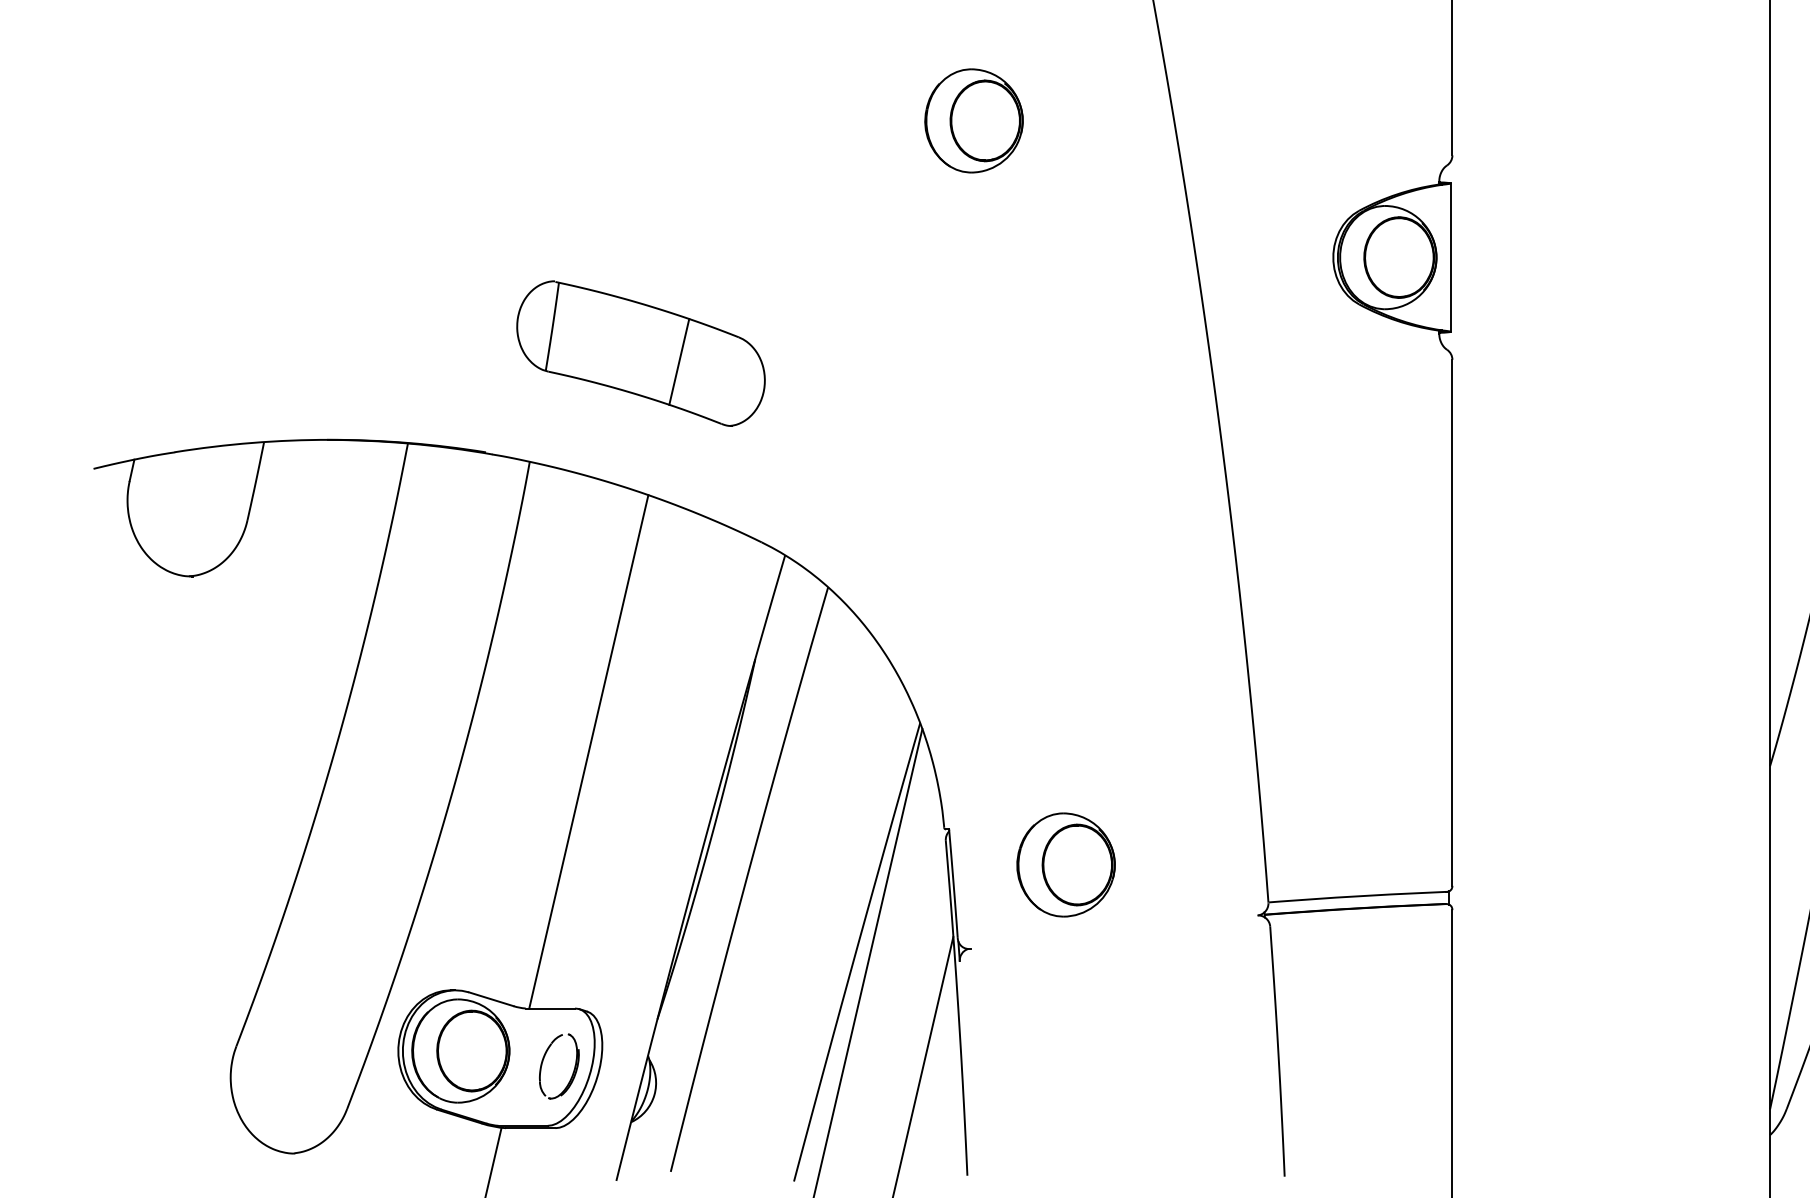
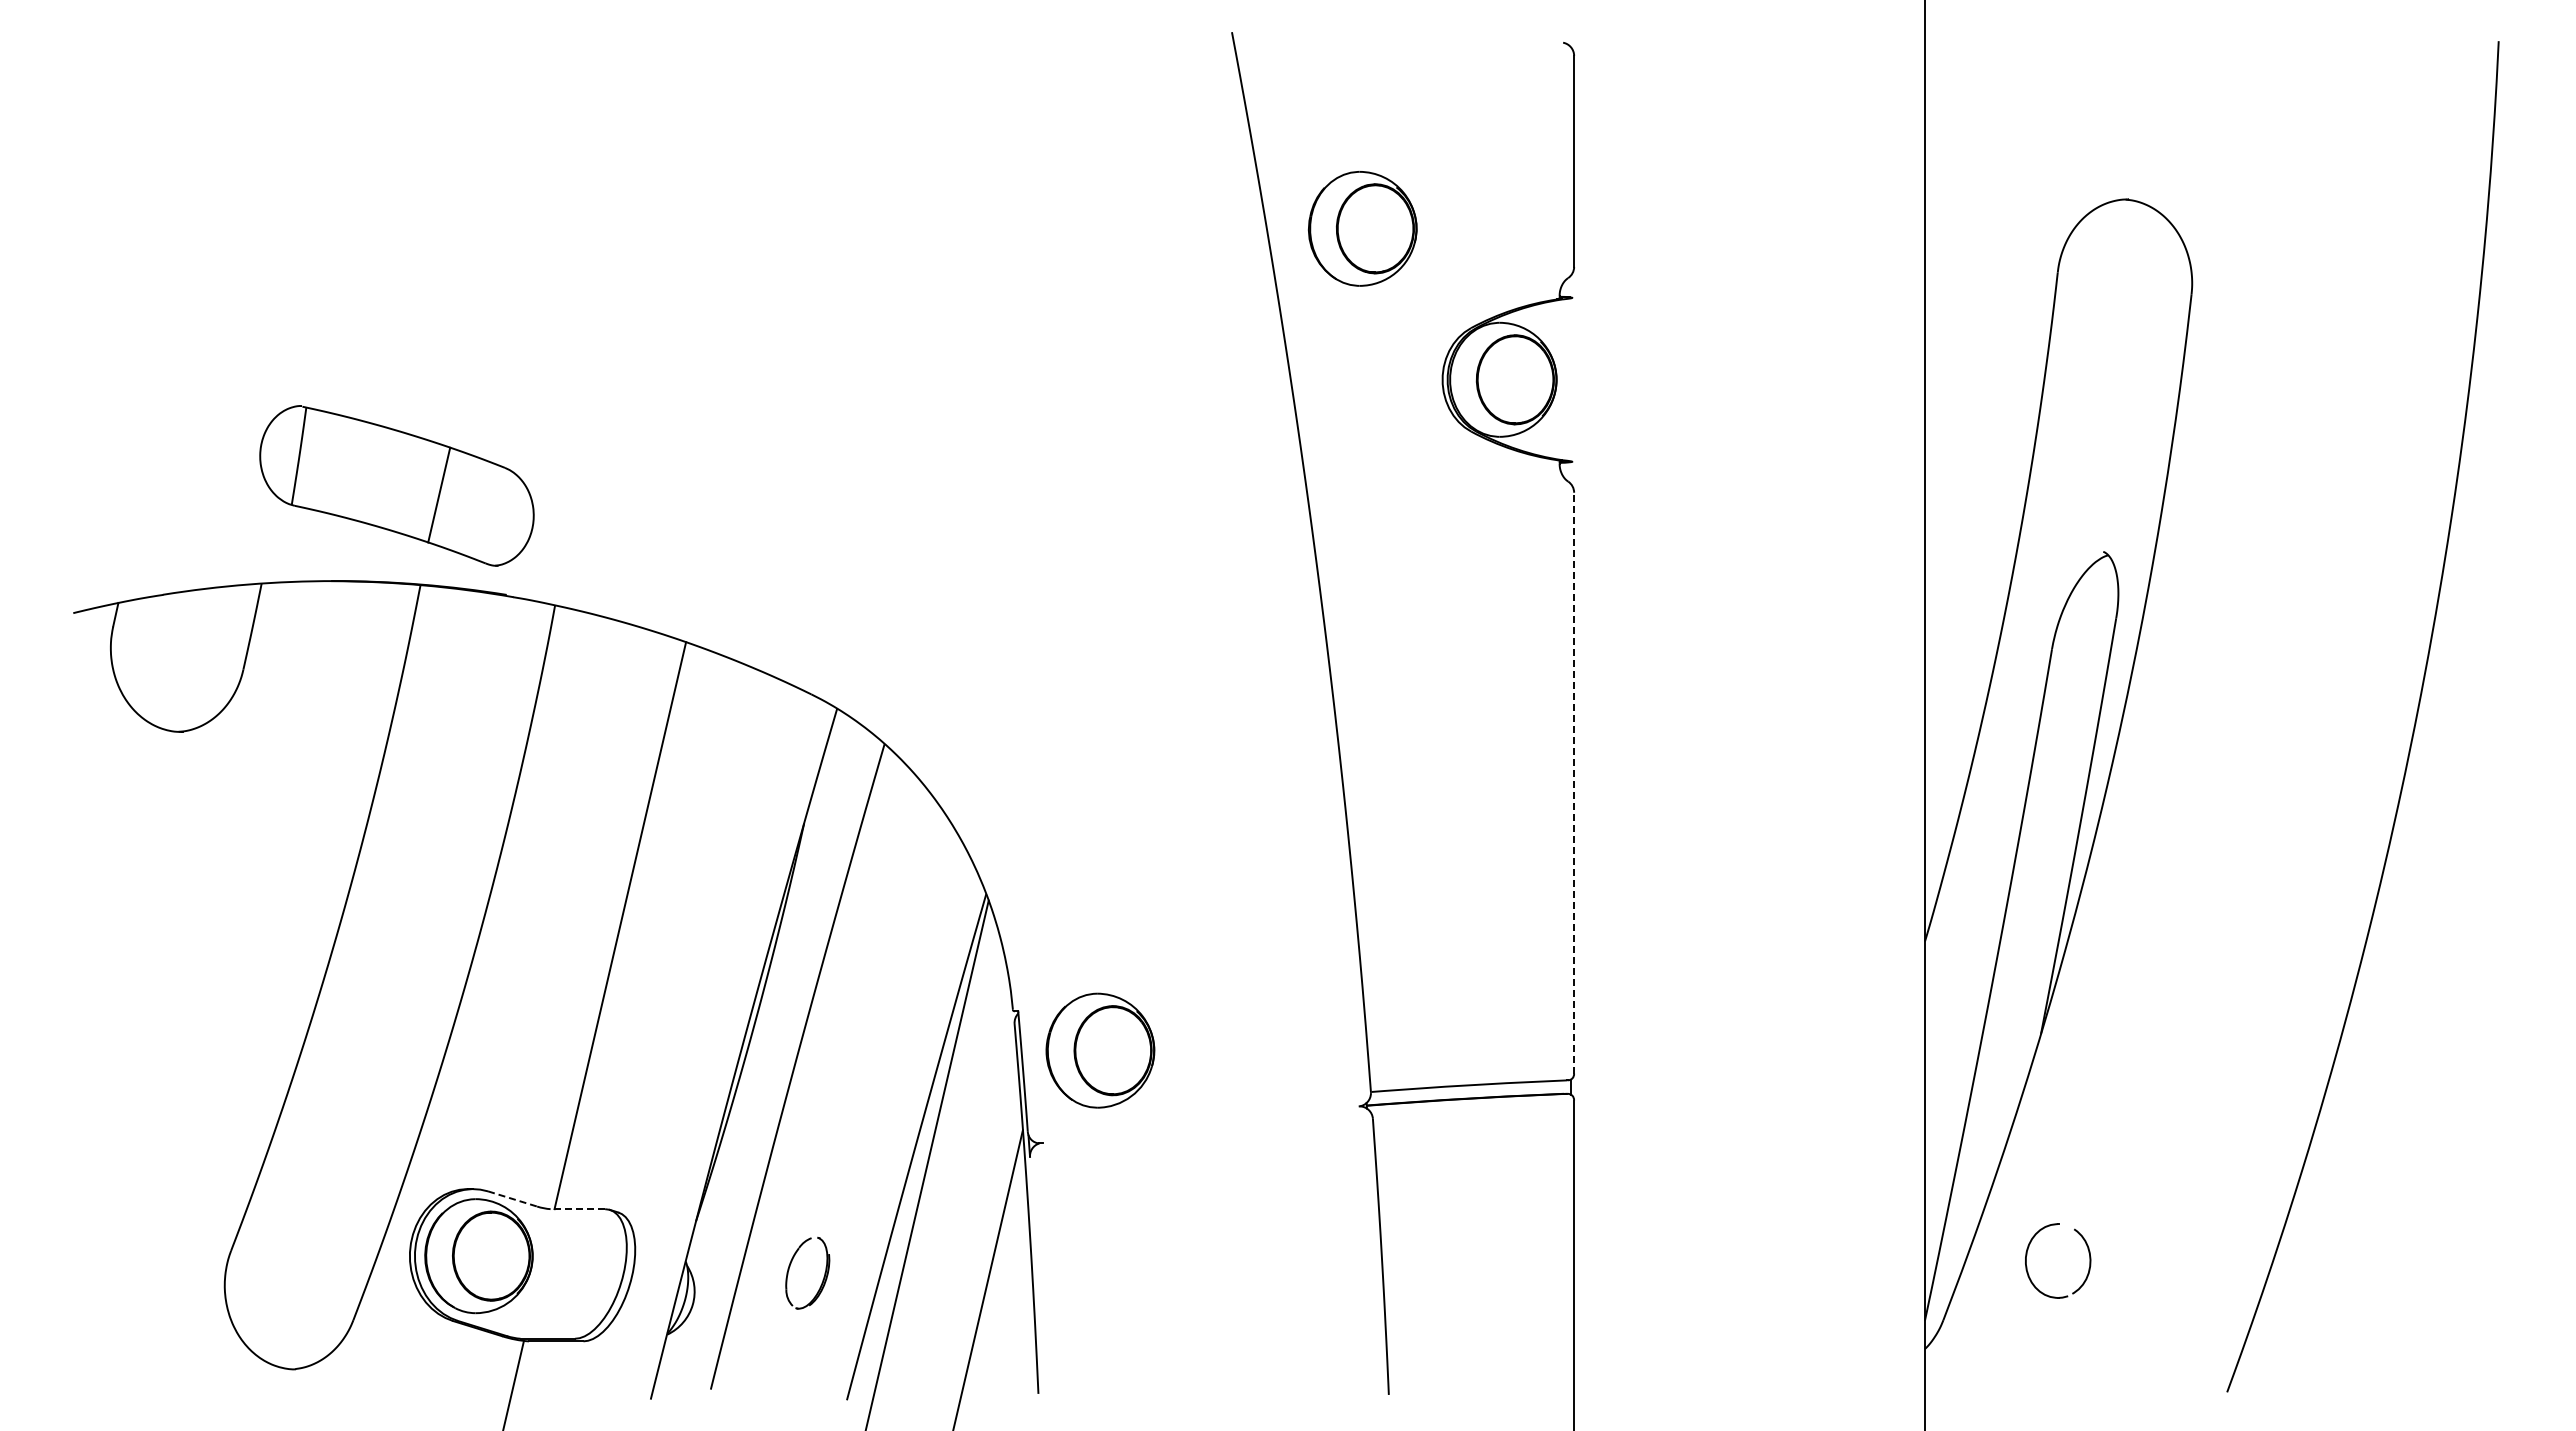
part: (973, 120) -> (1362, 228), moved
line: (1450, 257) -> (1572, 379), removed
part: (640, 353) -> (396, 485), moved
line: (1452, 622) -> (1574, 782), solid -> dashed
part: (1066, 864) -> (1100, 1050), moved
line: (491, 998) -> (512, 1198), solid -> dashed
line: (550, 1008) -> (577, 1209), solid -> dashed
part: (573, 1069) -> (823, 1276), moved

